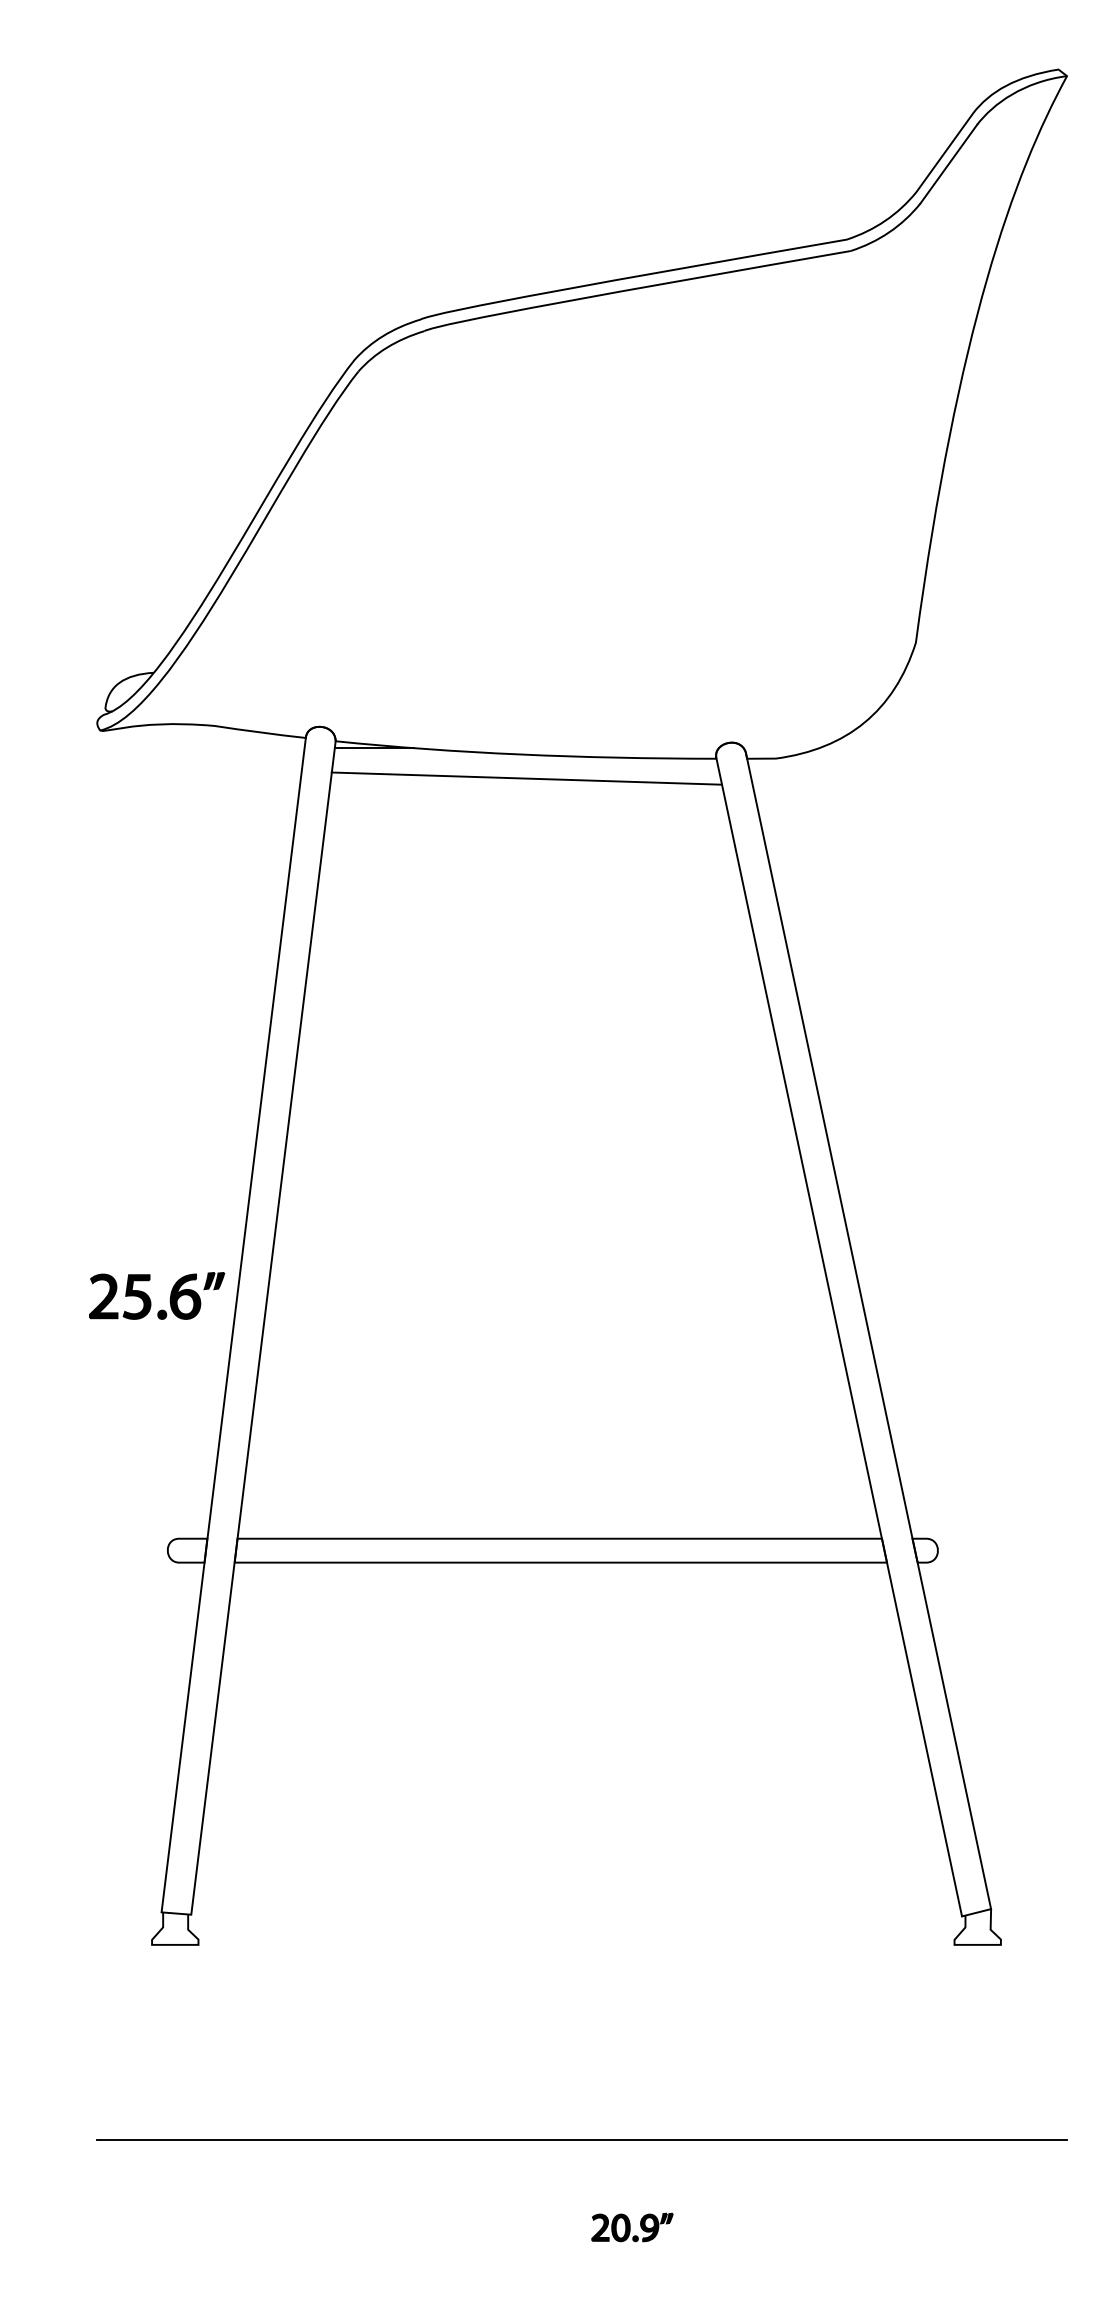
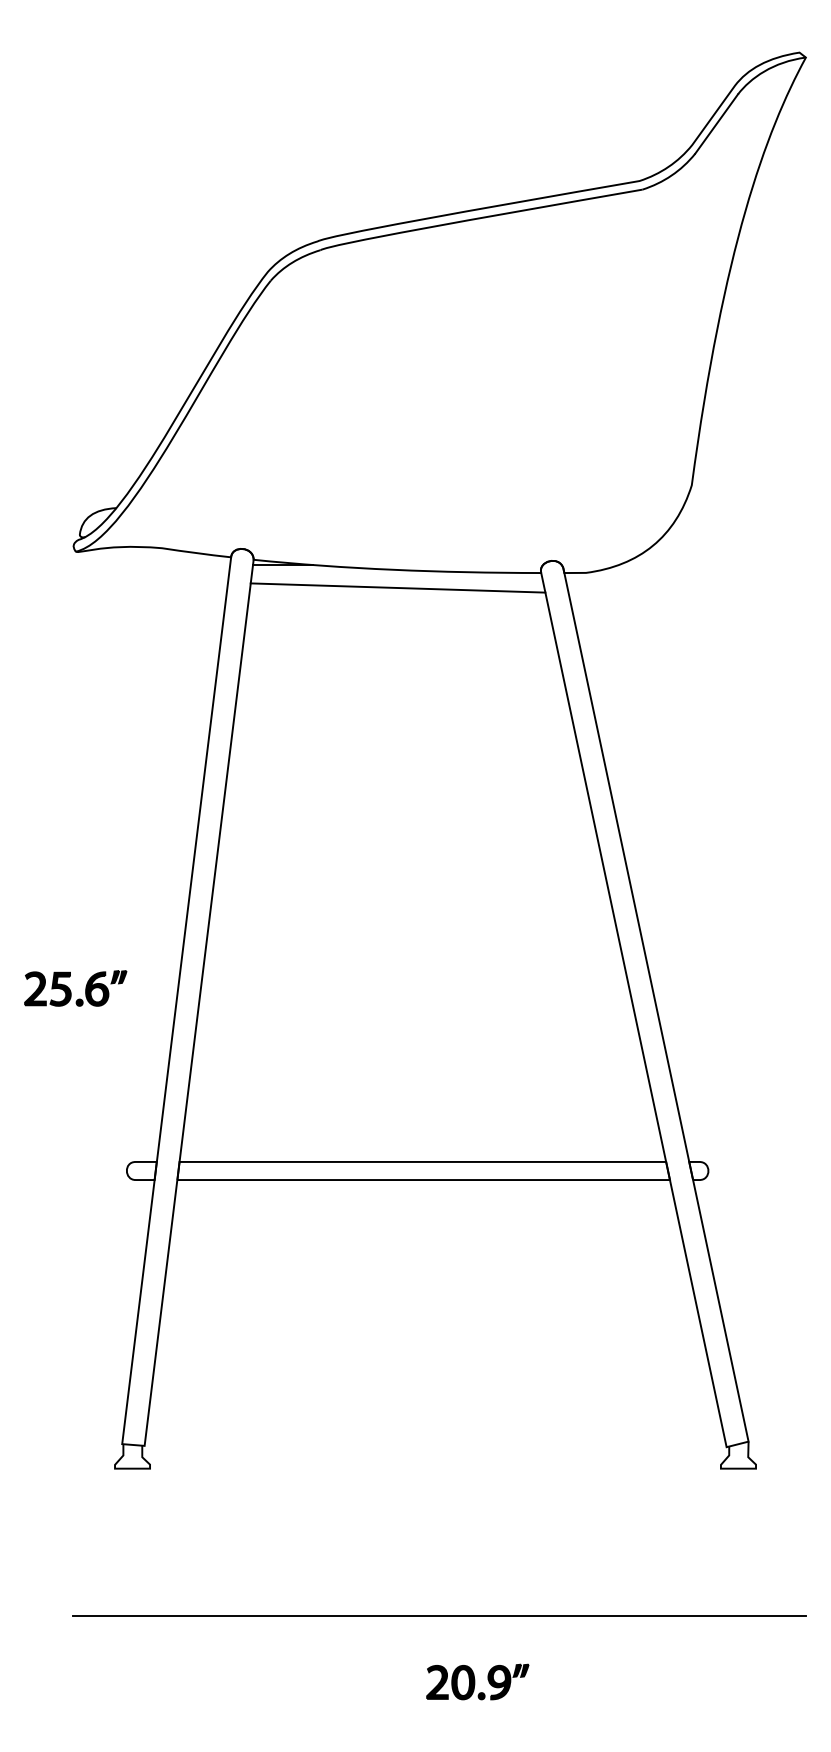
part: (150, 1298) -> (70, 990), moved
part: (632, 2227) -> (477, 1682), size x1.67

